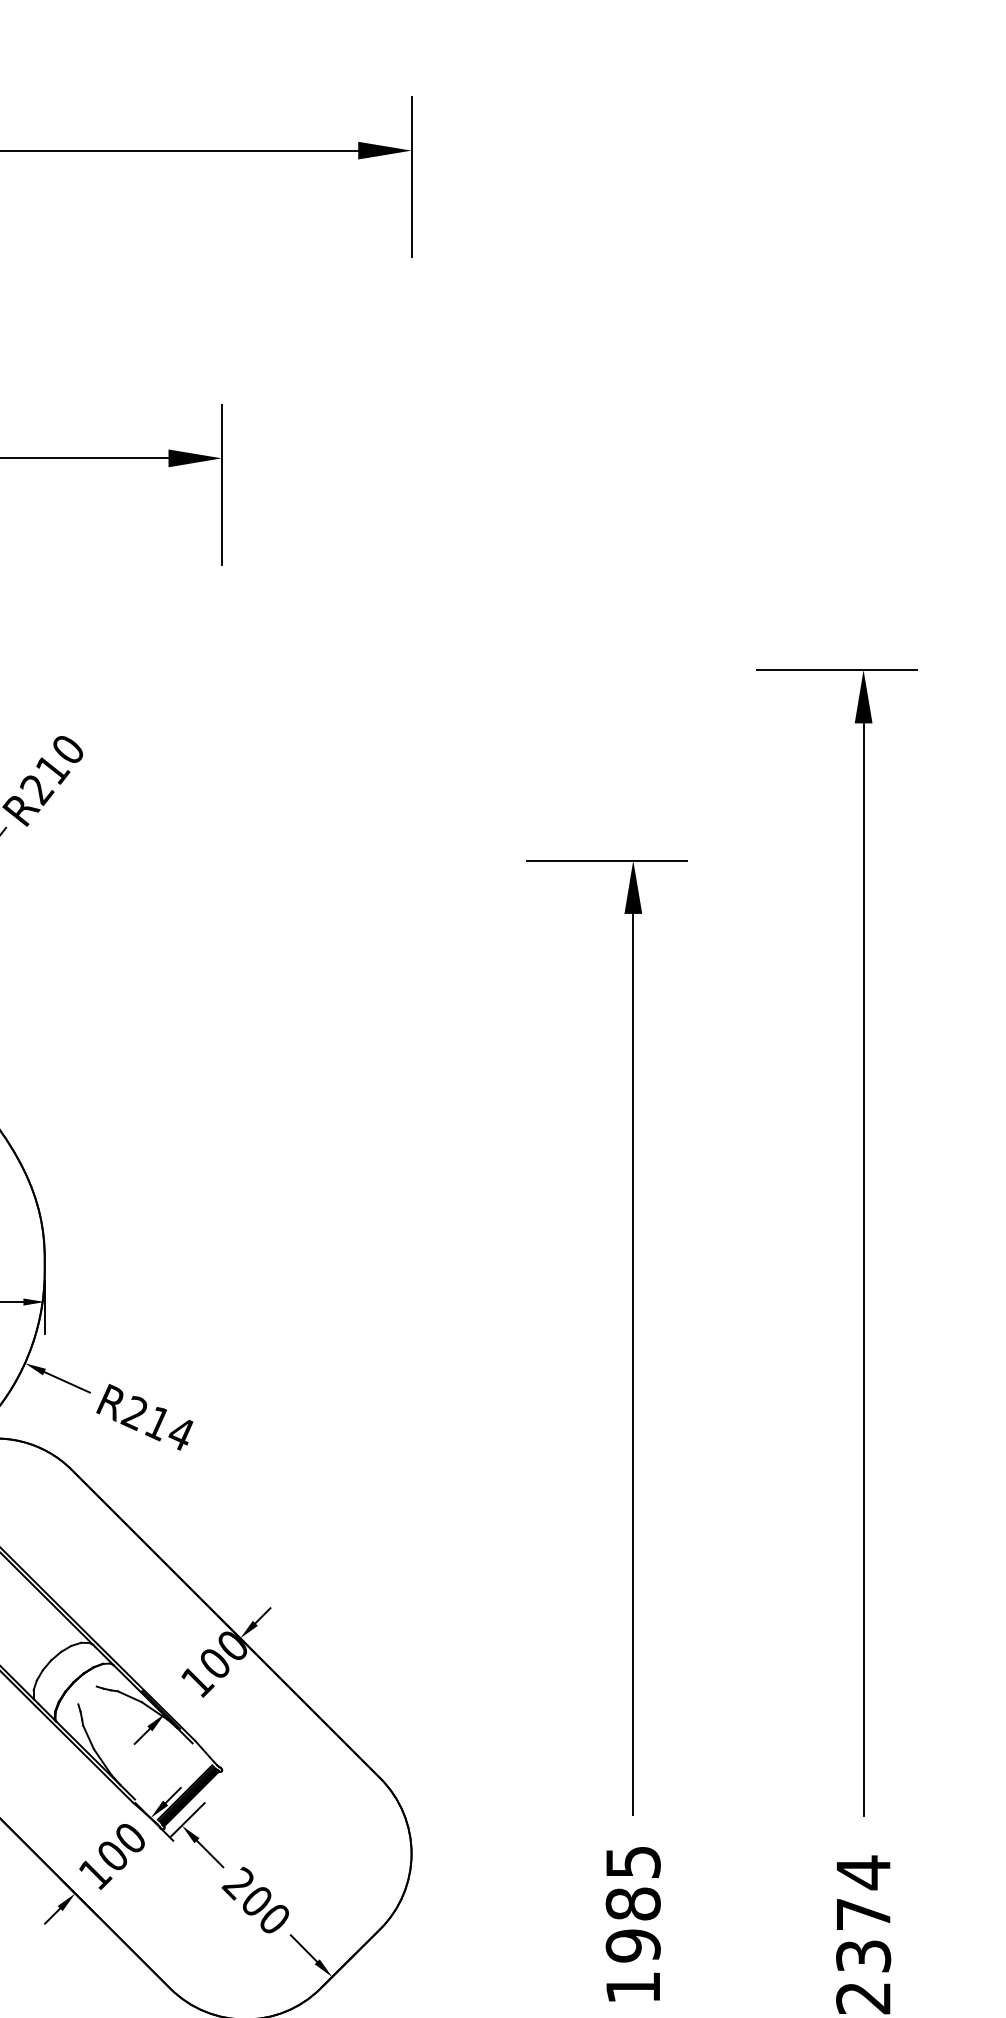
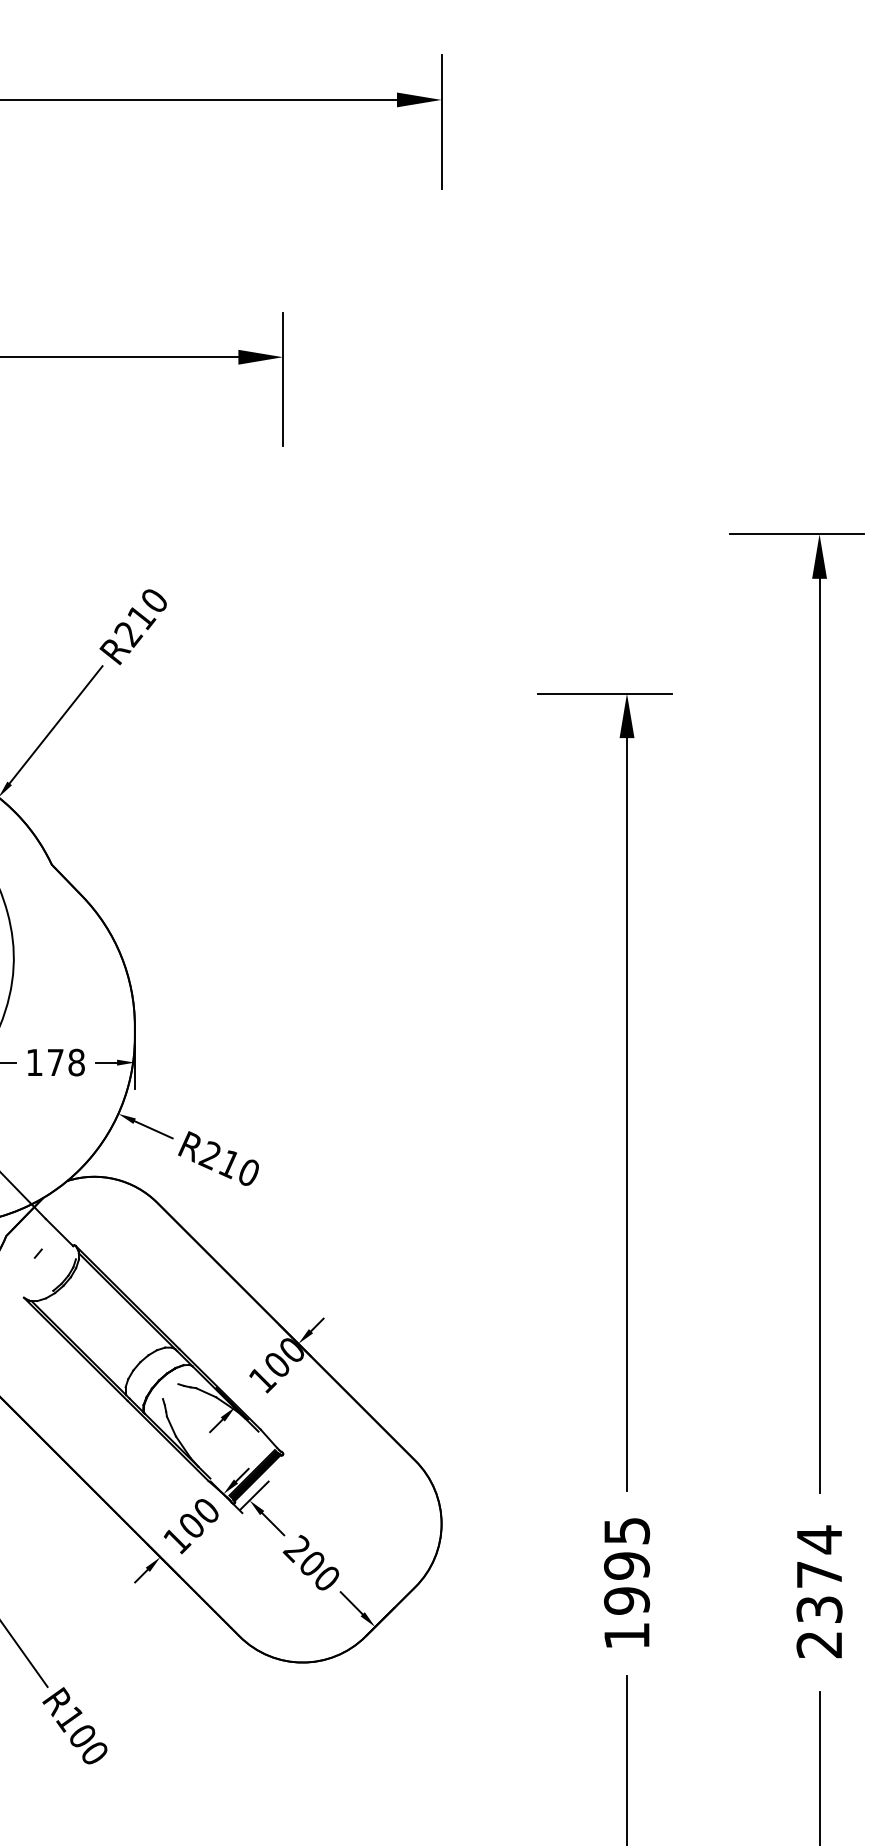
text: (180, 1433) -> (248, 1172), R214 -> R210
text: (633, 1903) -> (627, 1565), 1985 -> 1995

